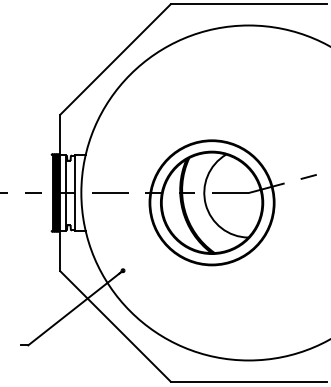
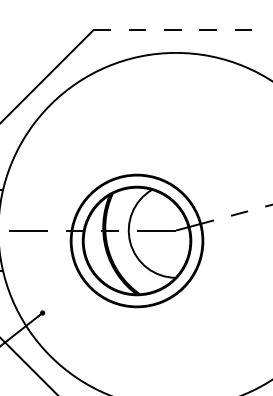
line: (249, 4) -> (176, 30), solid -> dashed

